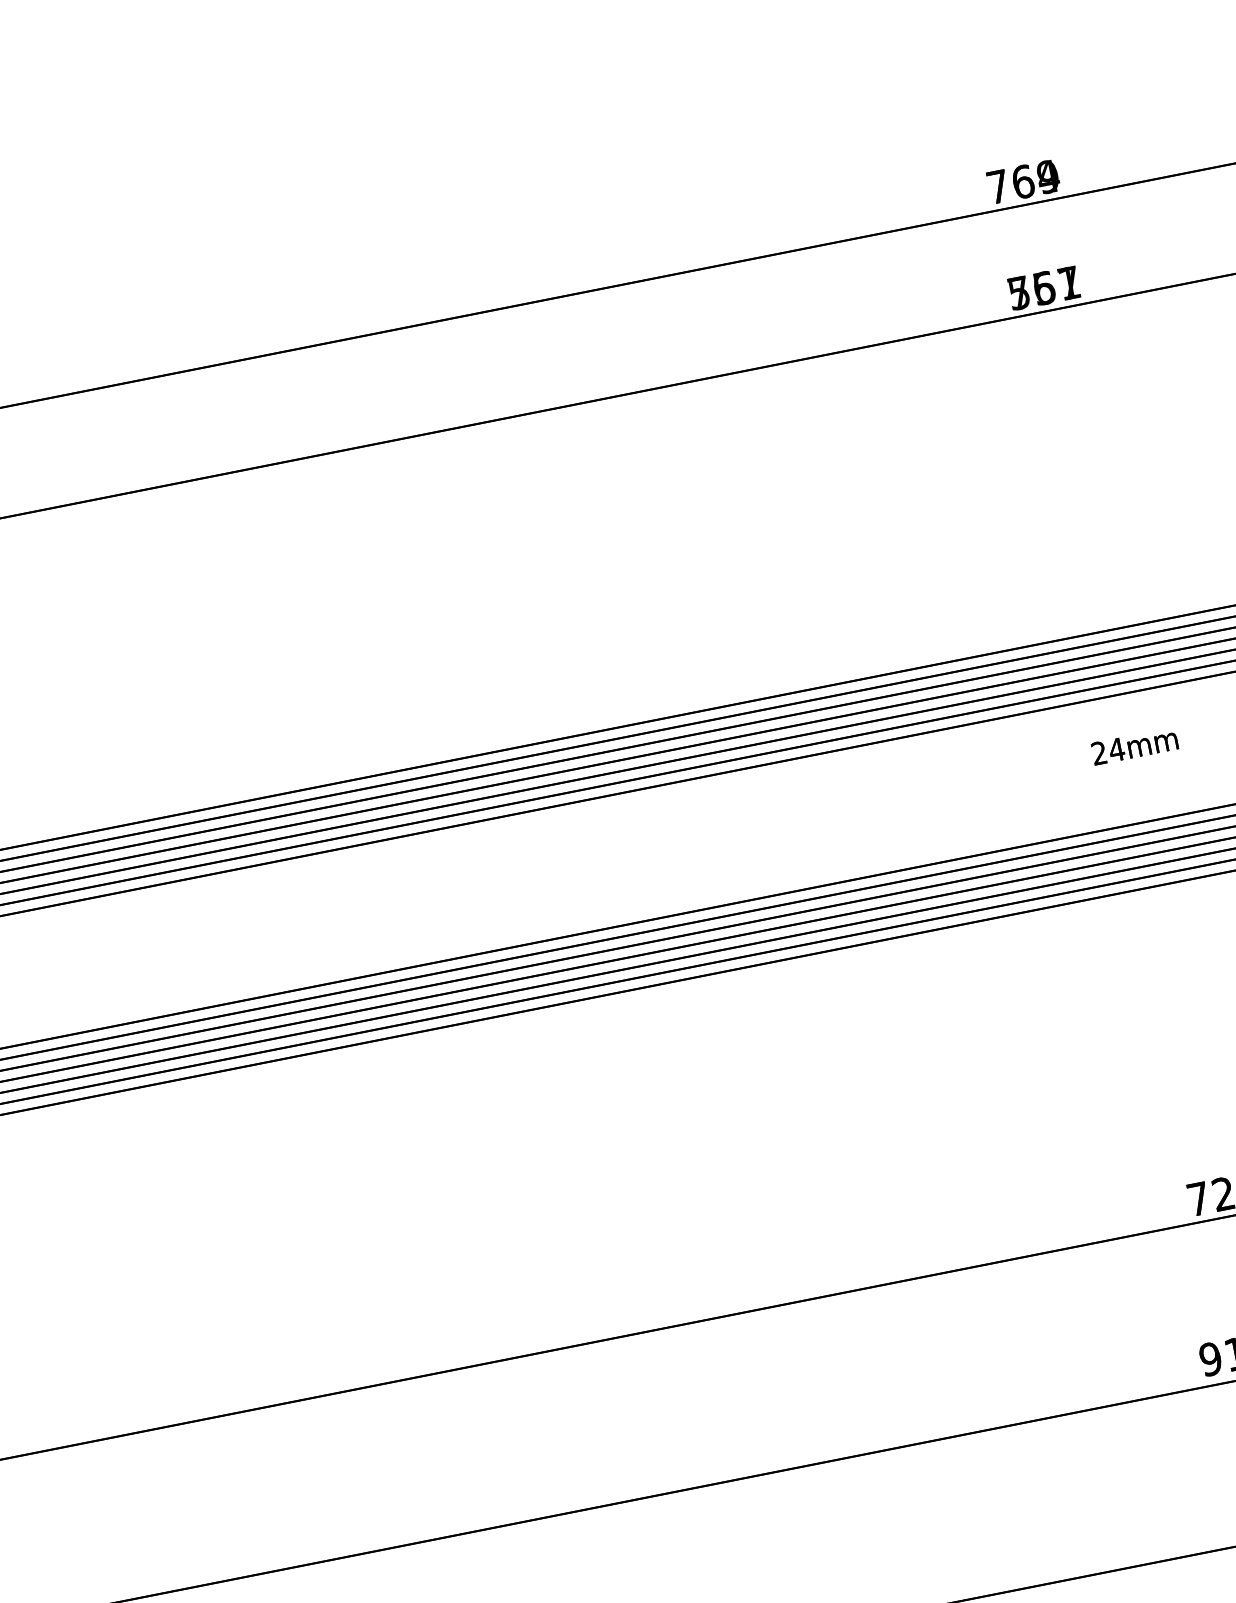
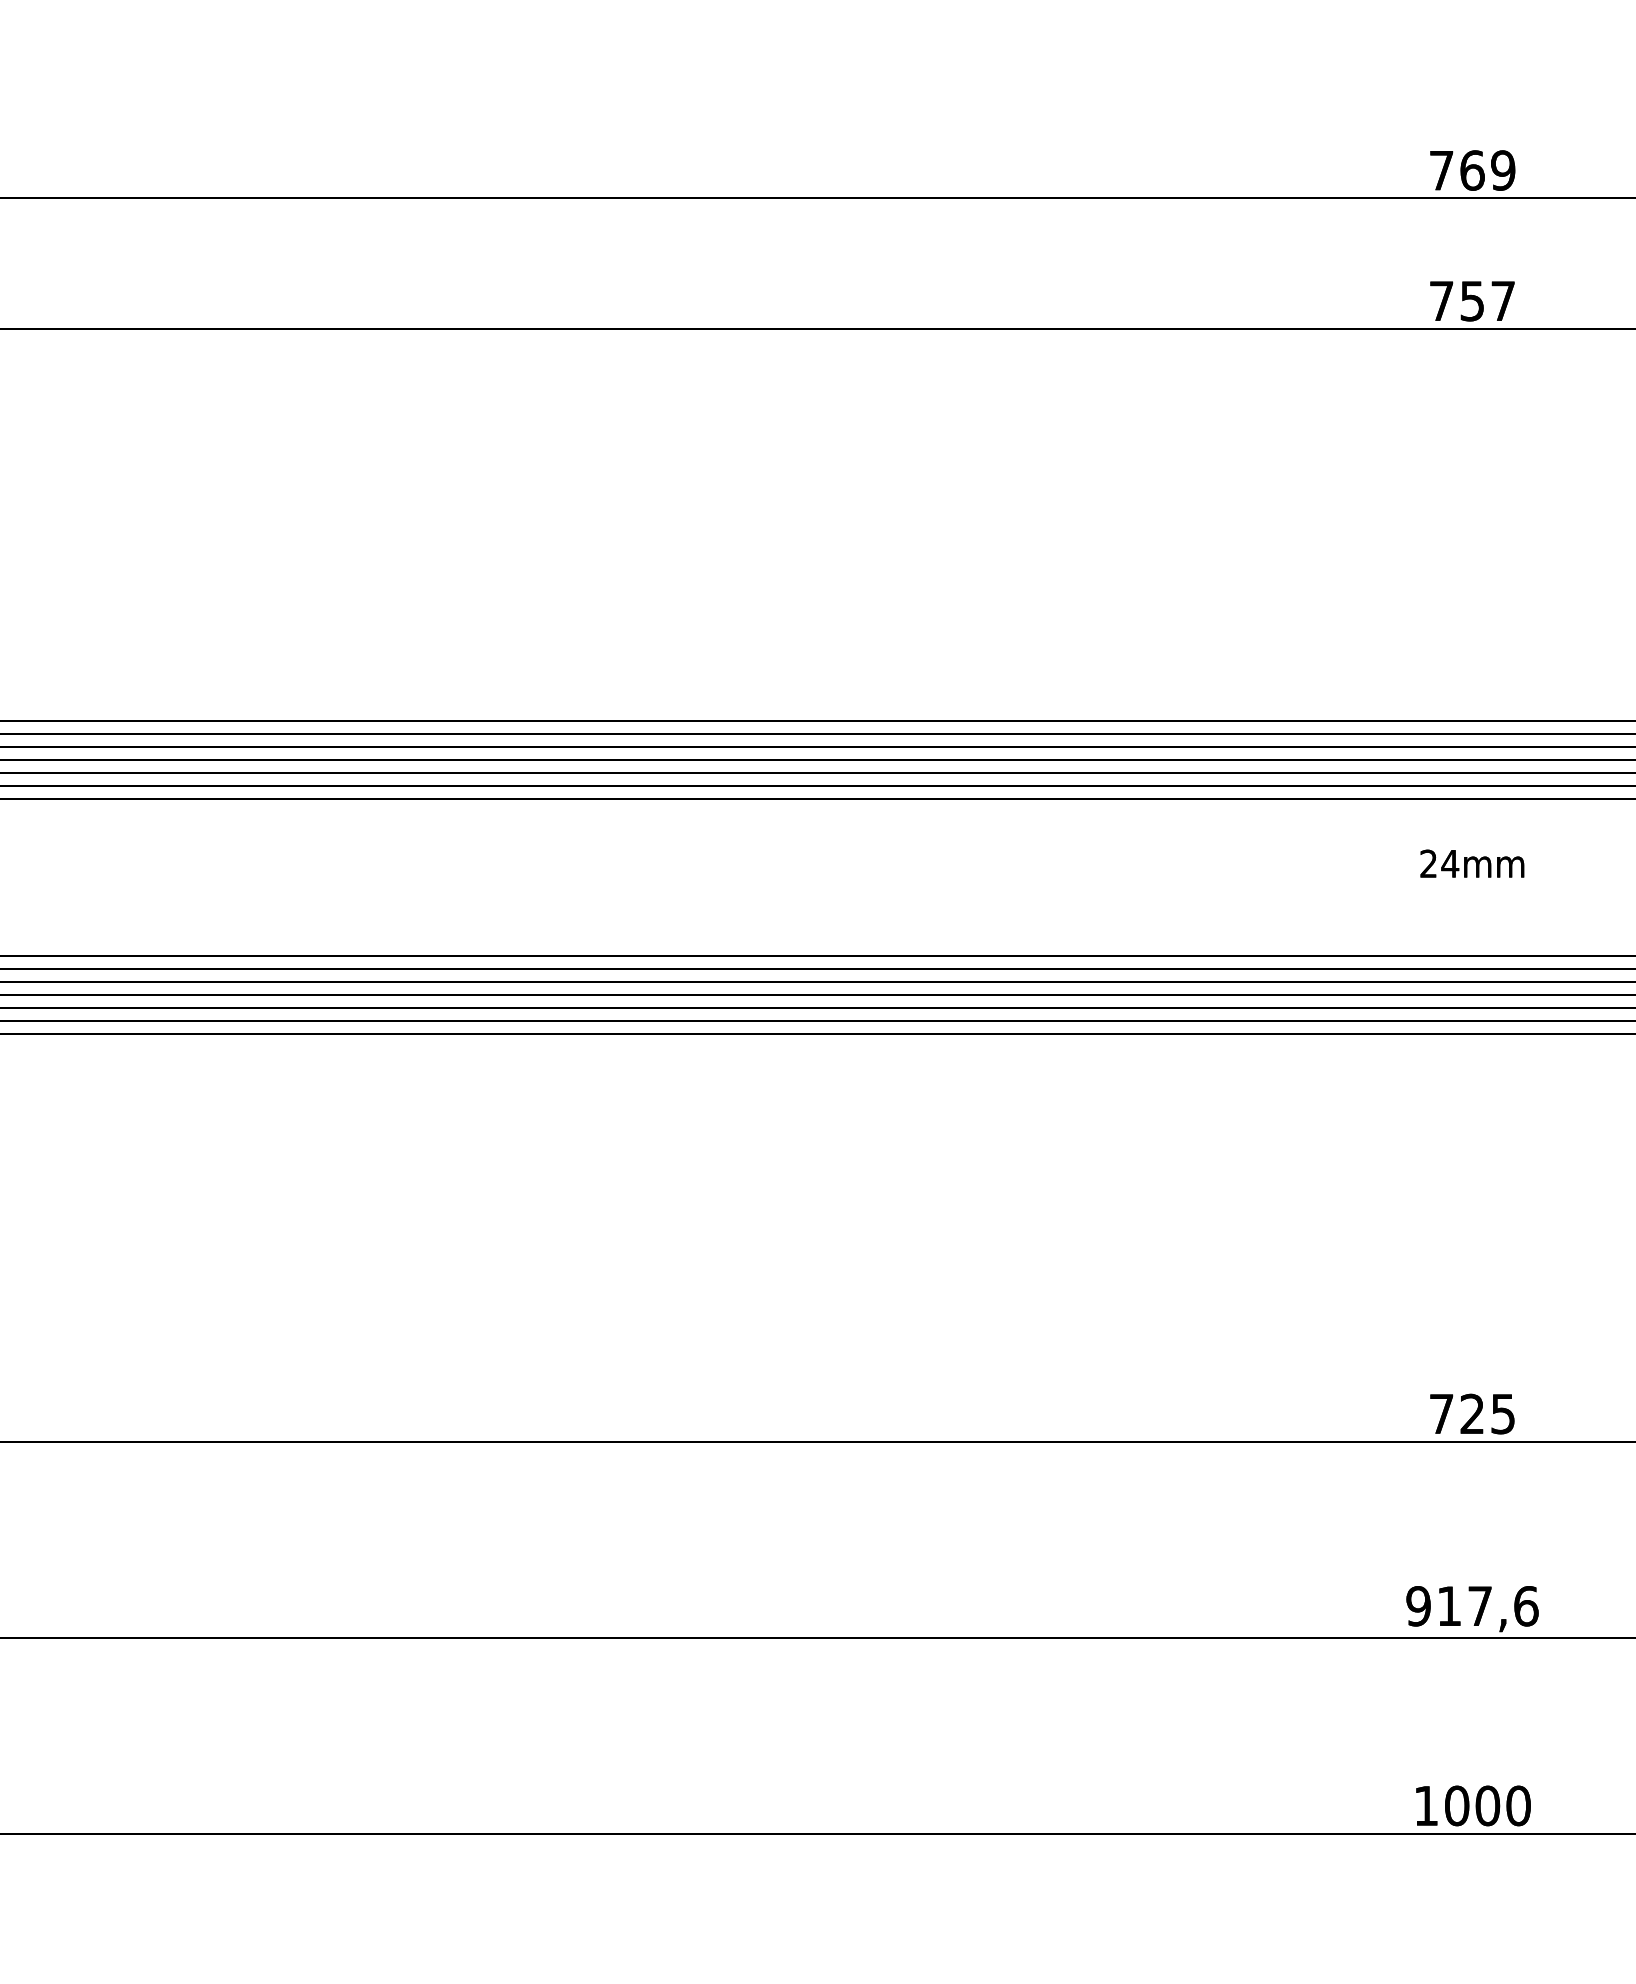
text: (1047, 177) -> (1502, 170), 764 -> 769
text: (1044, 288) -> (1472, 301), 561 -> 757

